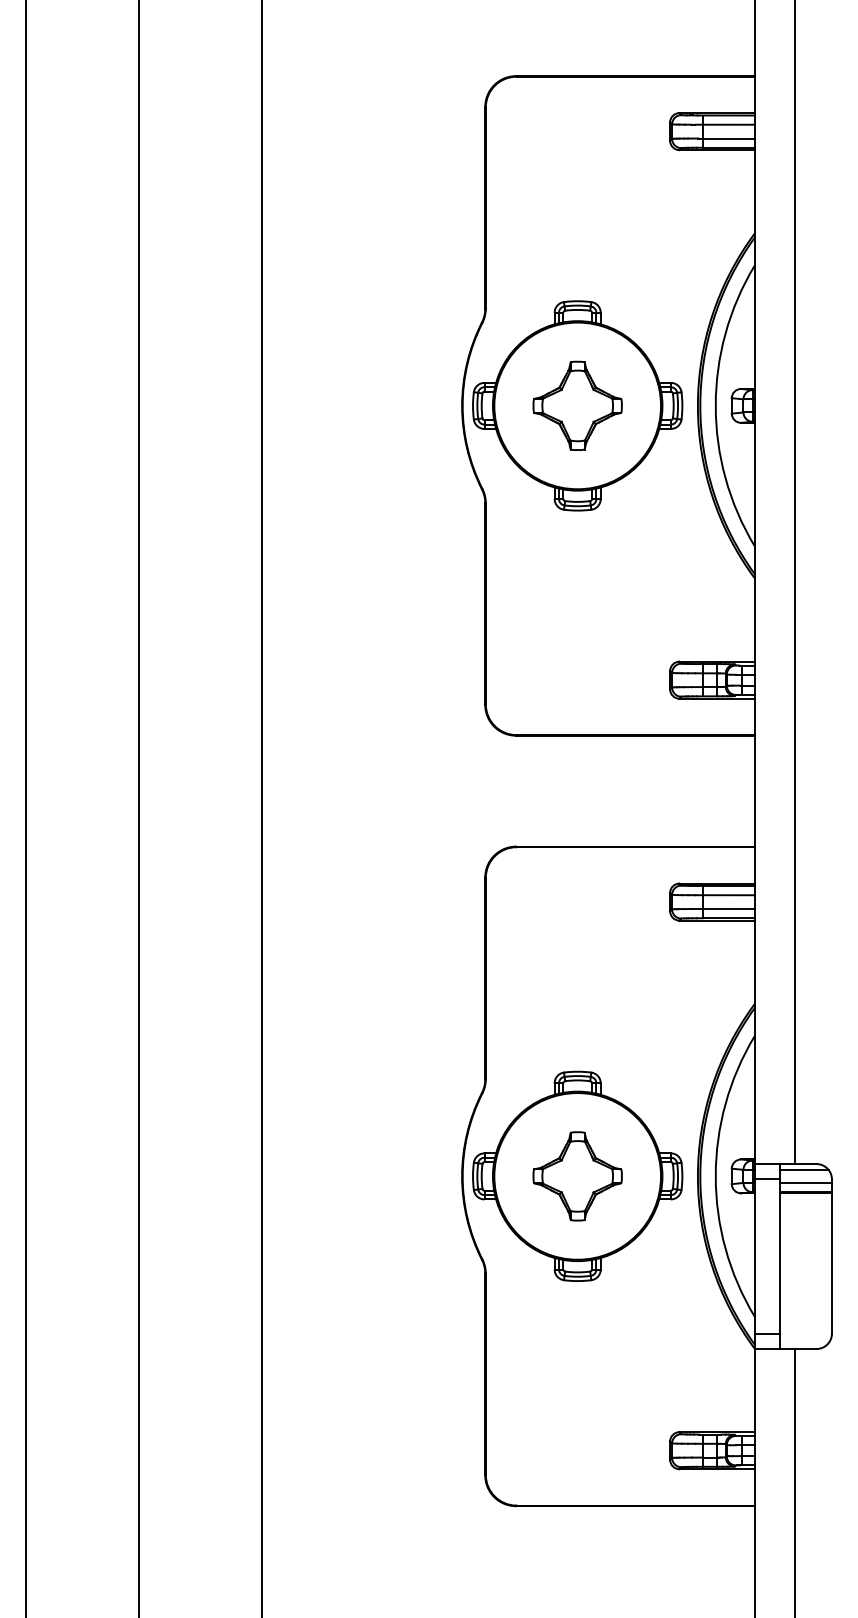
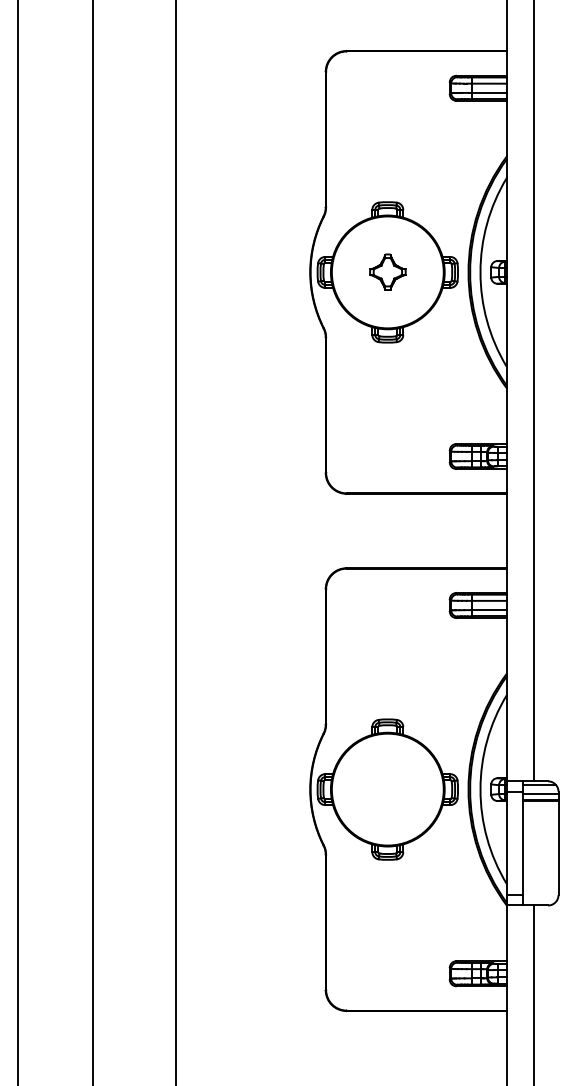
part: (577, 404) -> (387, 271), size x0.6
part: (577, 1176) -> (387, 789), removed

